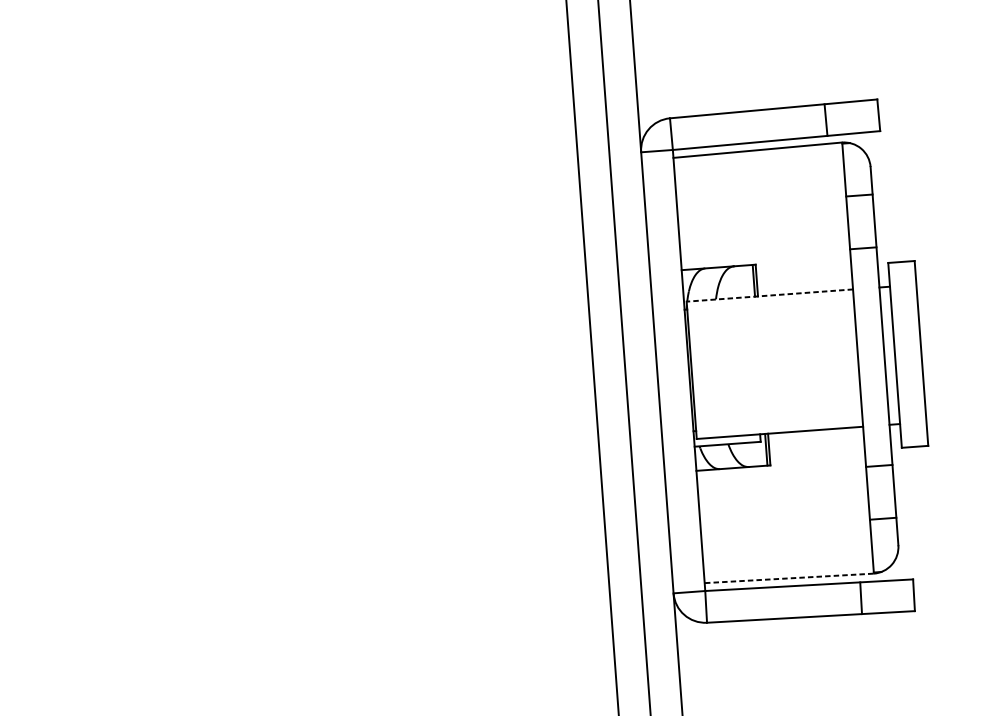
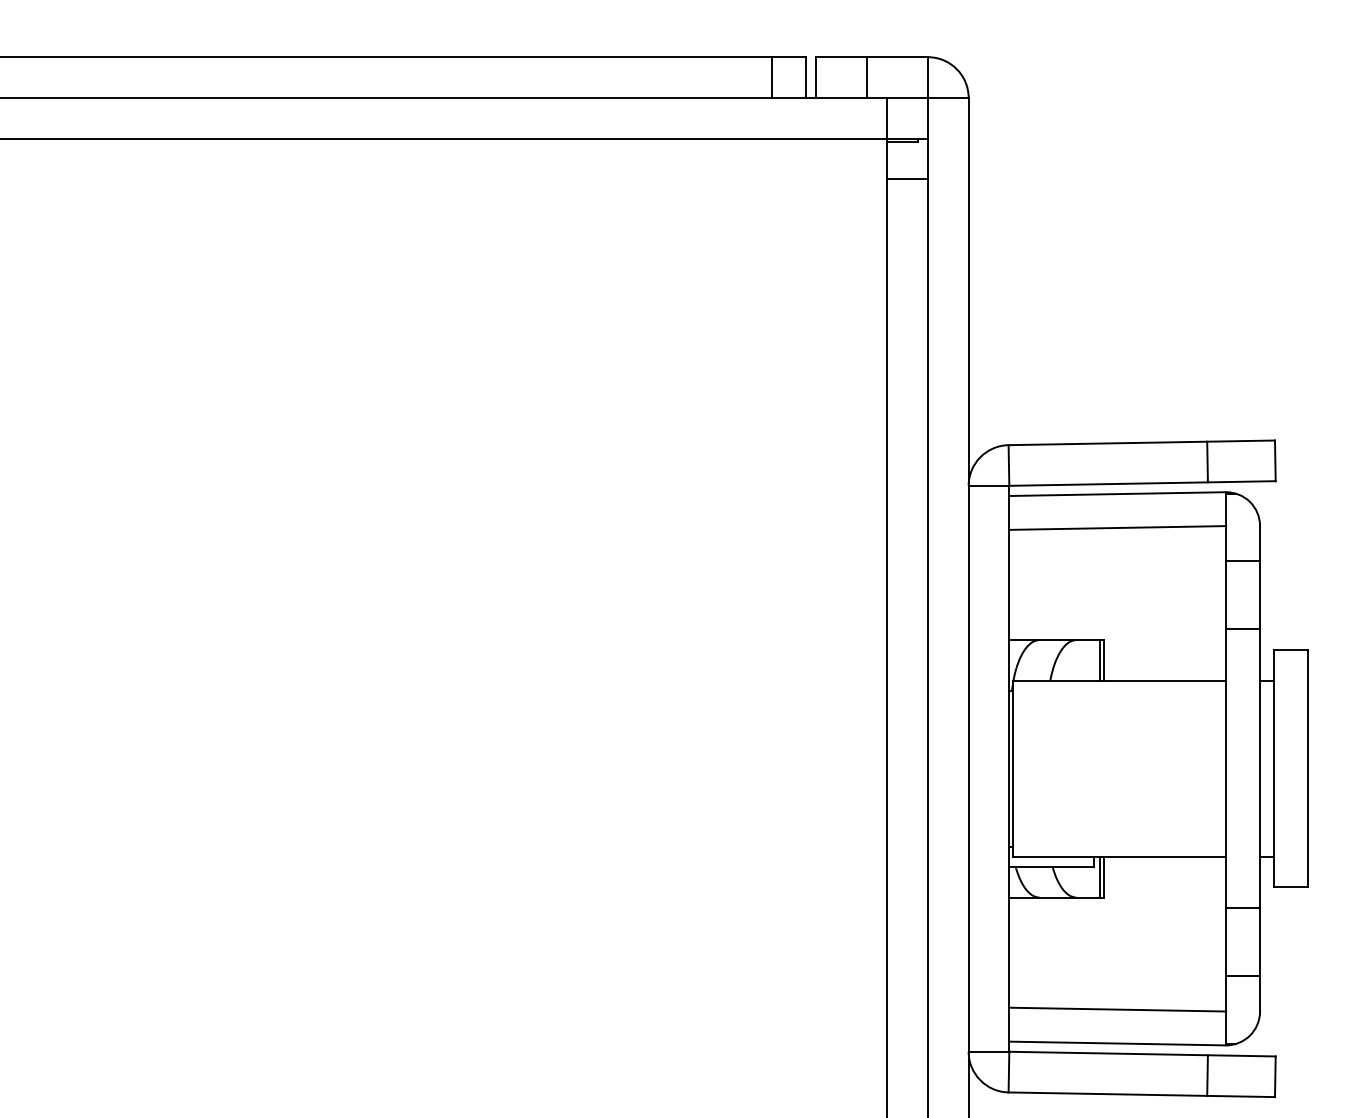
line: (759, 176) -> (1117, 527), added
line: (769, 295) -> (1119, 680), dashed -> solid
line: (787, 551) -> (1117, 1009), added
line: (788, 578) -> (1116, 1043), dashed -> solid

